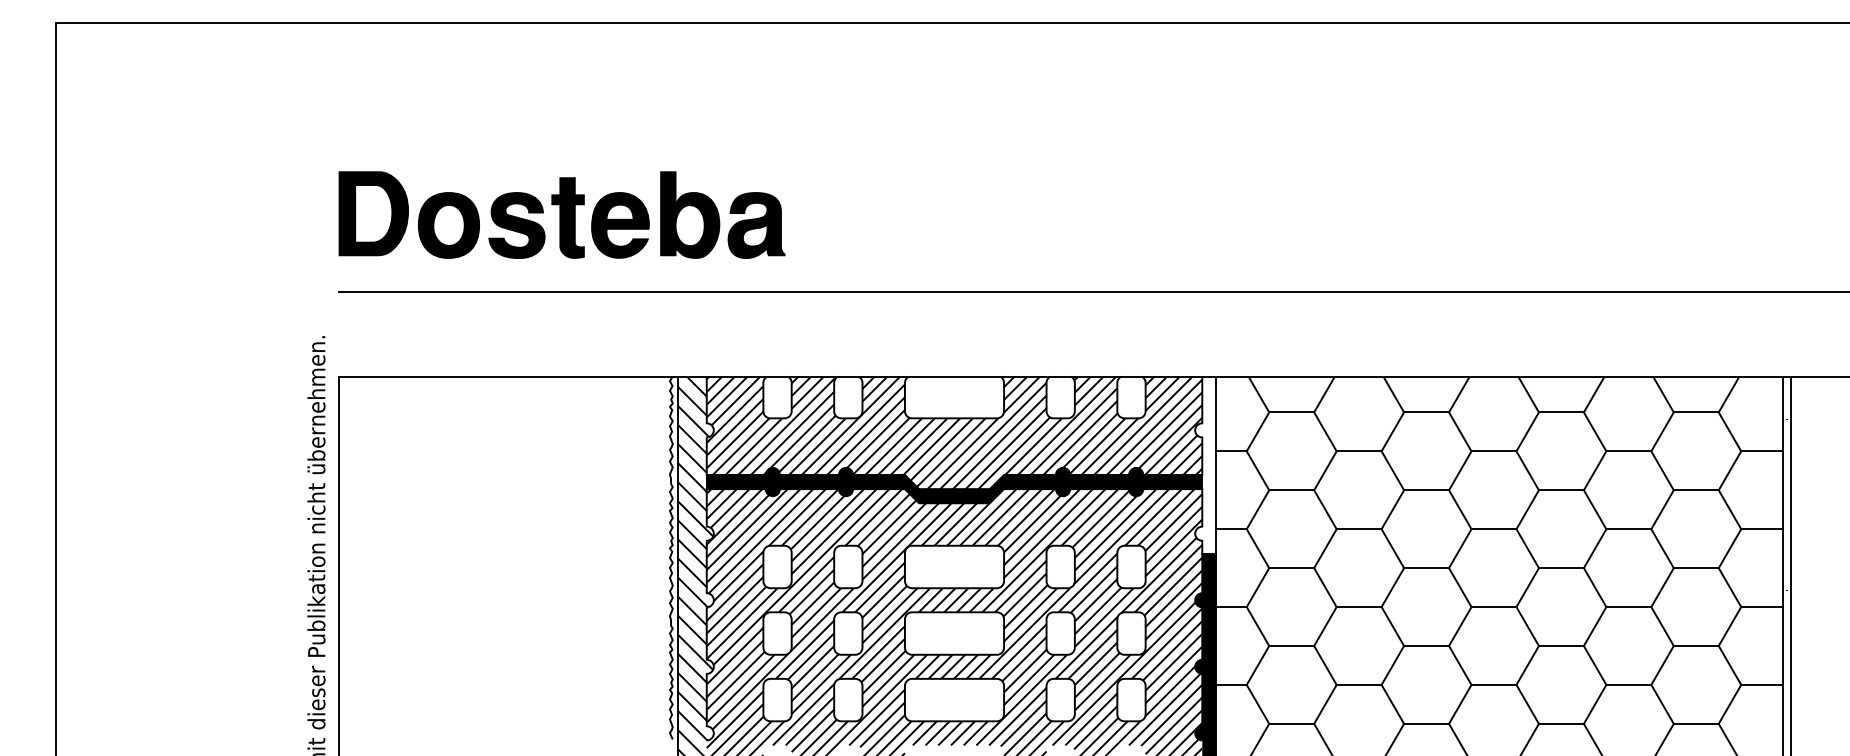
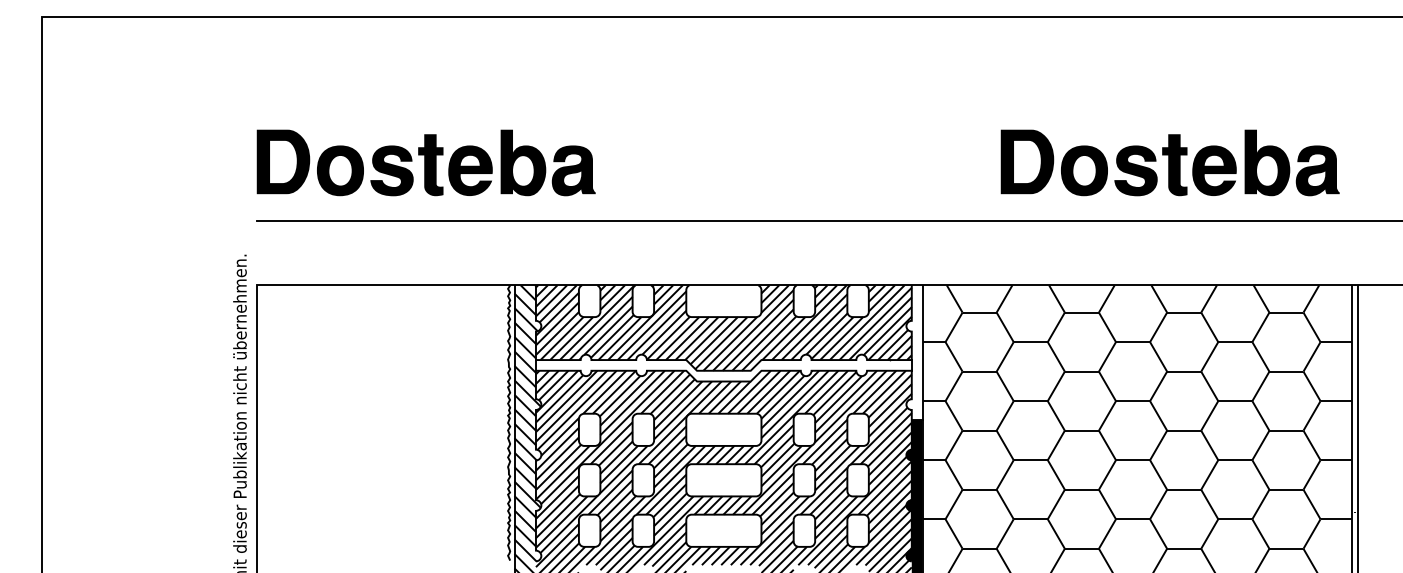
part: (1542, 214) -> (1169, 162), added
fill: (954, 485) -> (723, 368), removed

